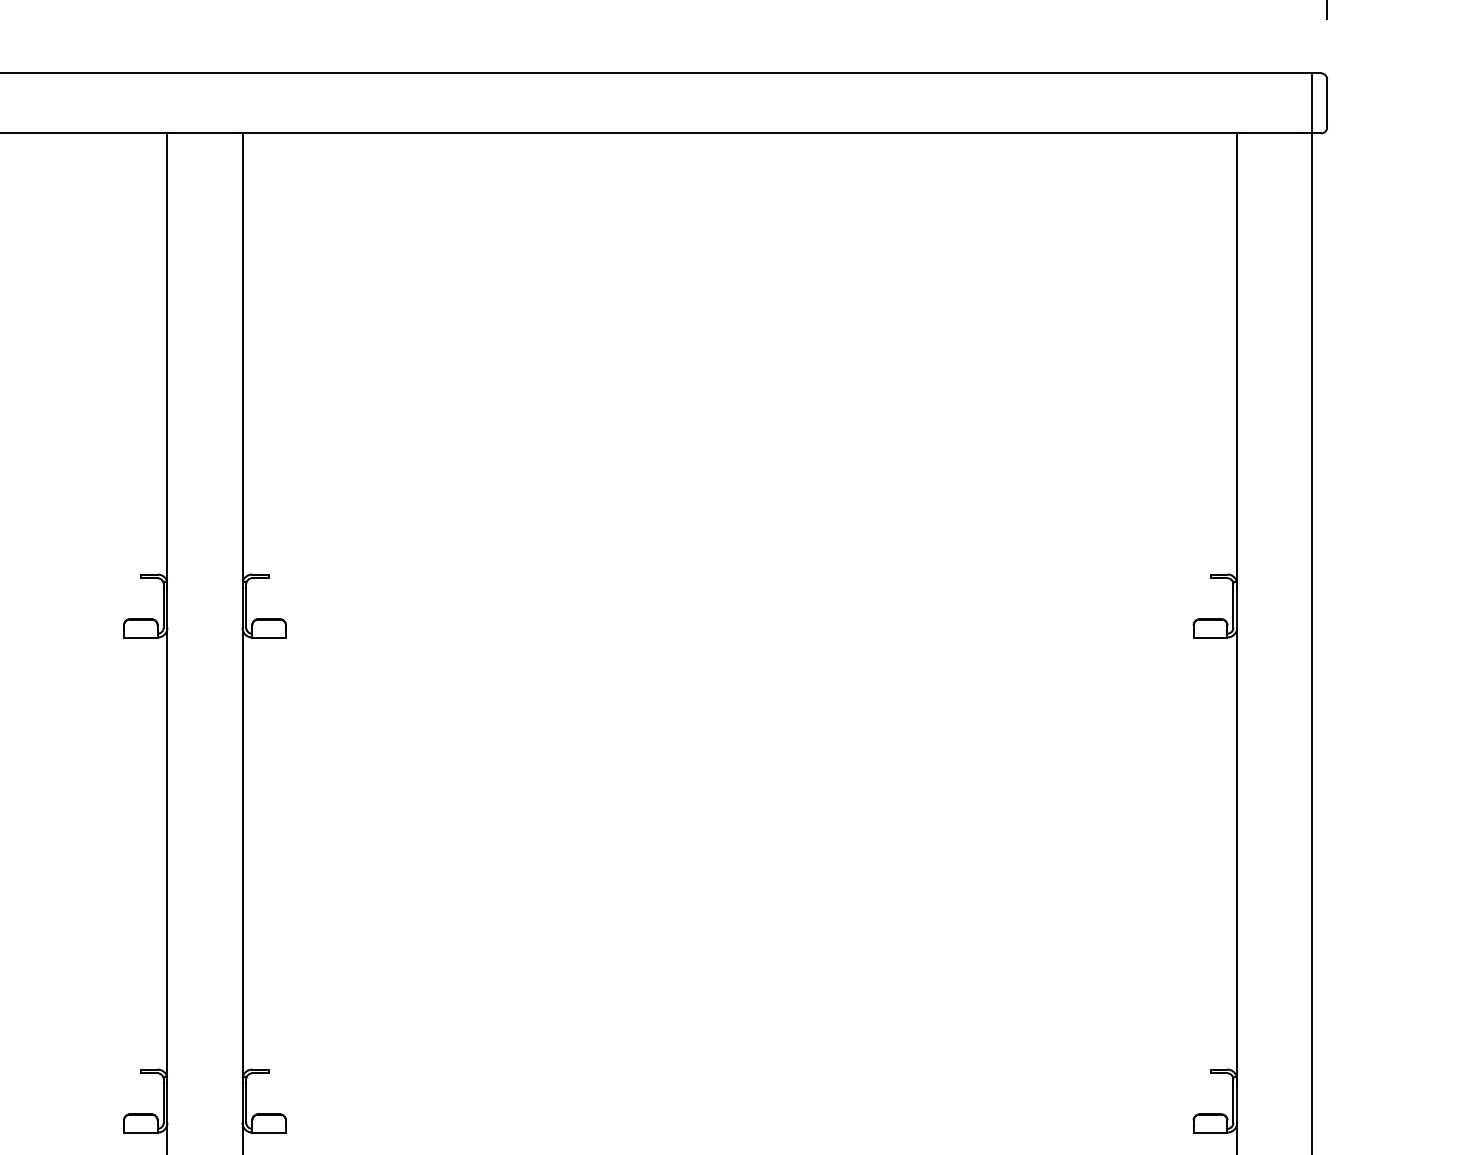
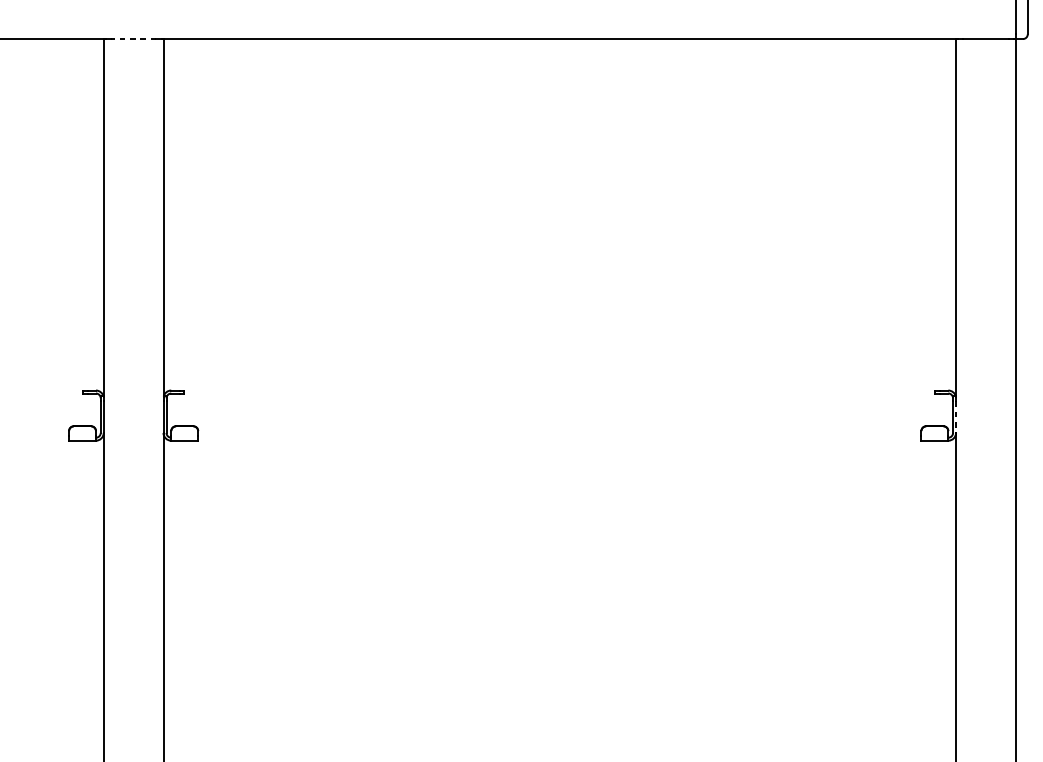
line: (204, 133) -> (133, 39), solid -> dashed
line: (1237, 607) -> (956, 416), solid -> dashed

